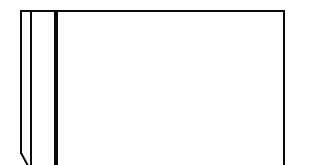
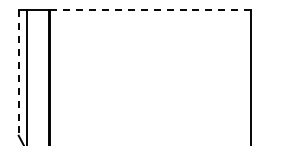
line: (170, 10) -> (150, 9), solid -> dashed
line: (21, 81) -> (18, 72), solid -> dashed

